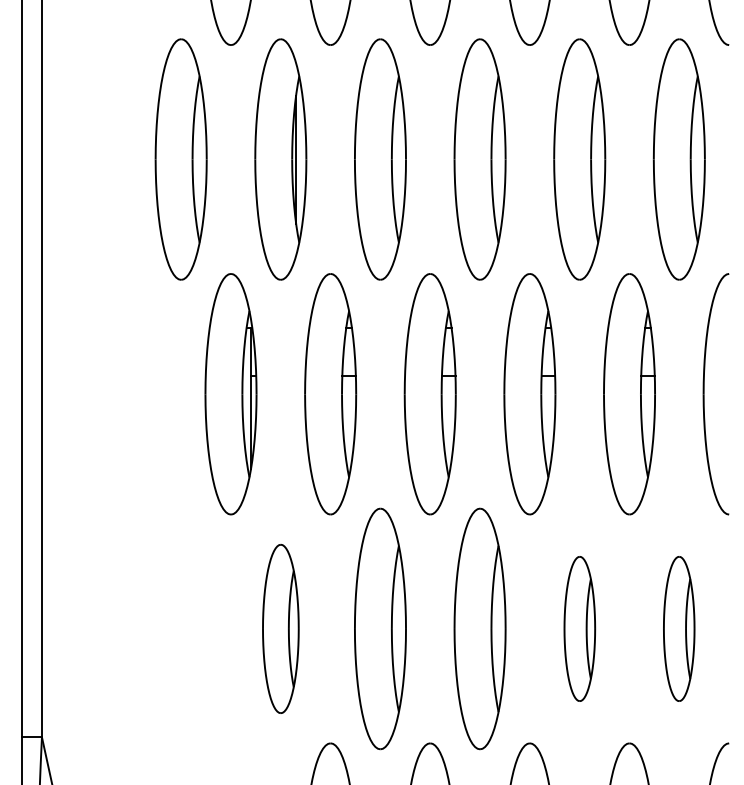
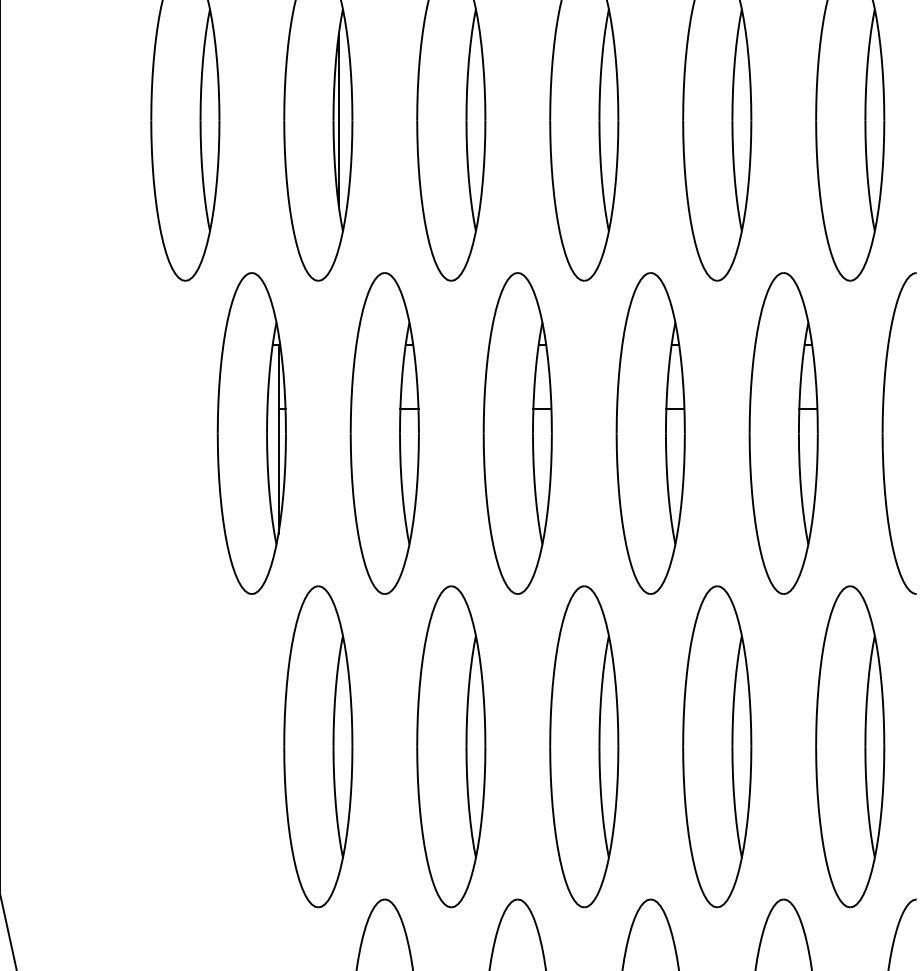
part: (280, 628) -> (317, 746), size x1.43
part: (579, 628) -> (716, 746), size x1.67
part: (678, 628) -> (849, 746), size x1.67

